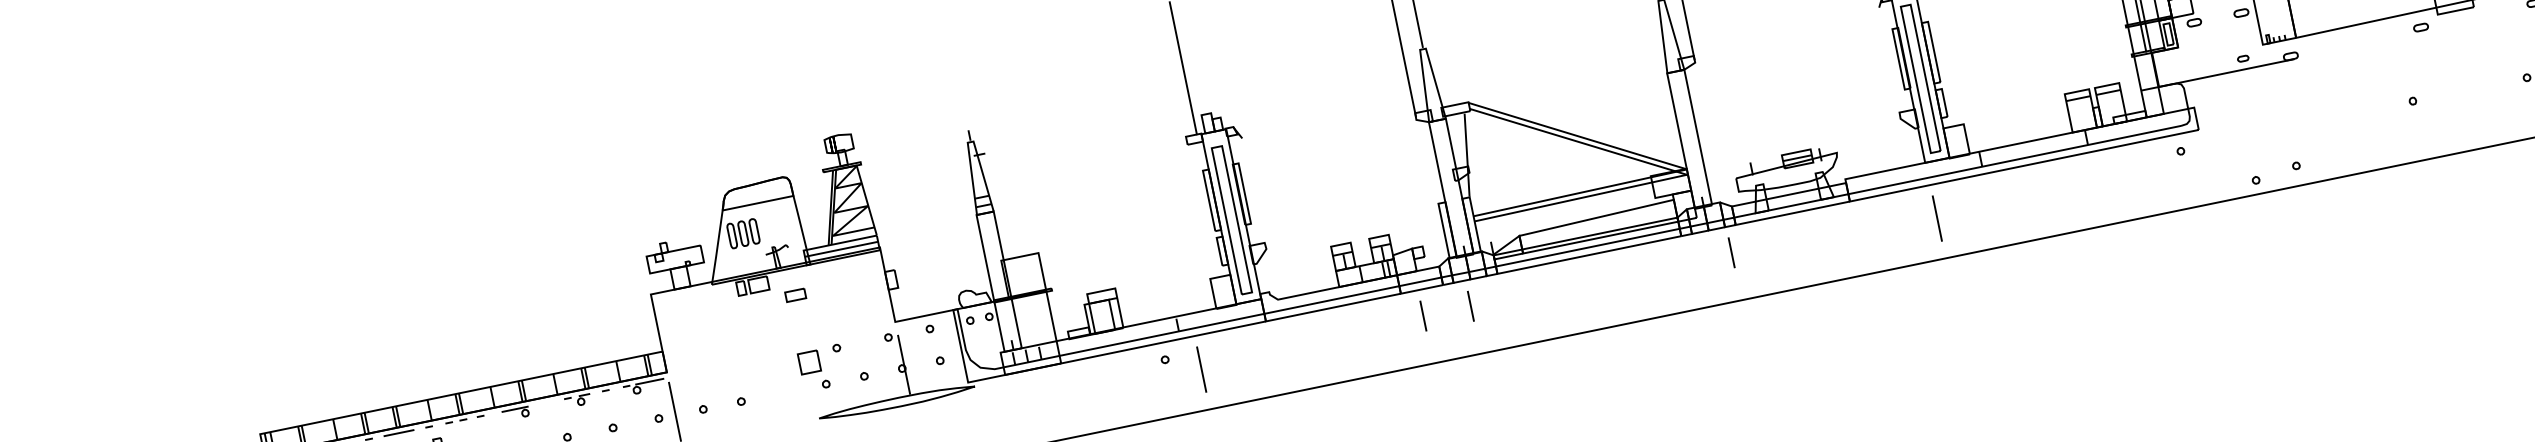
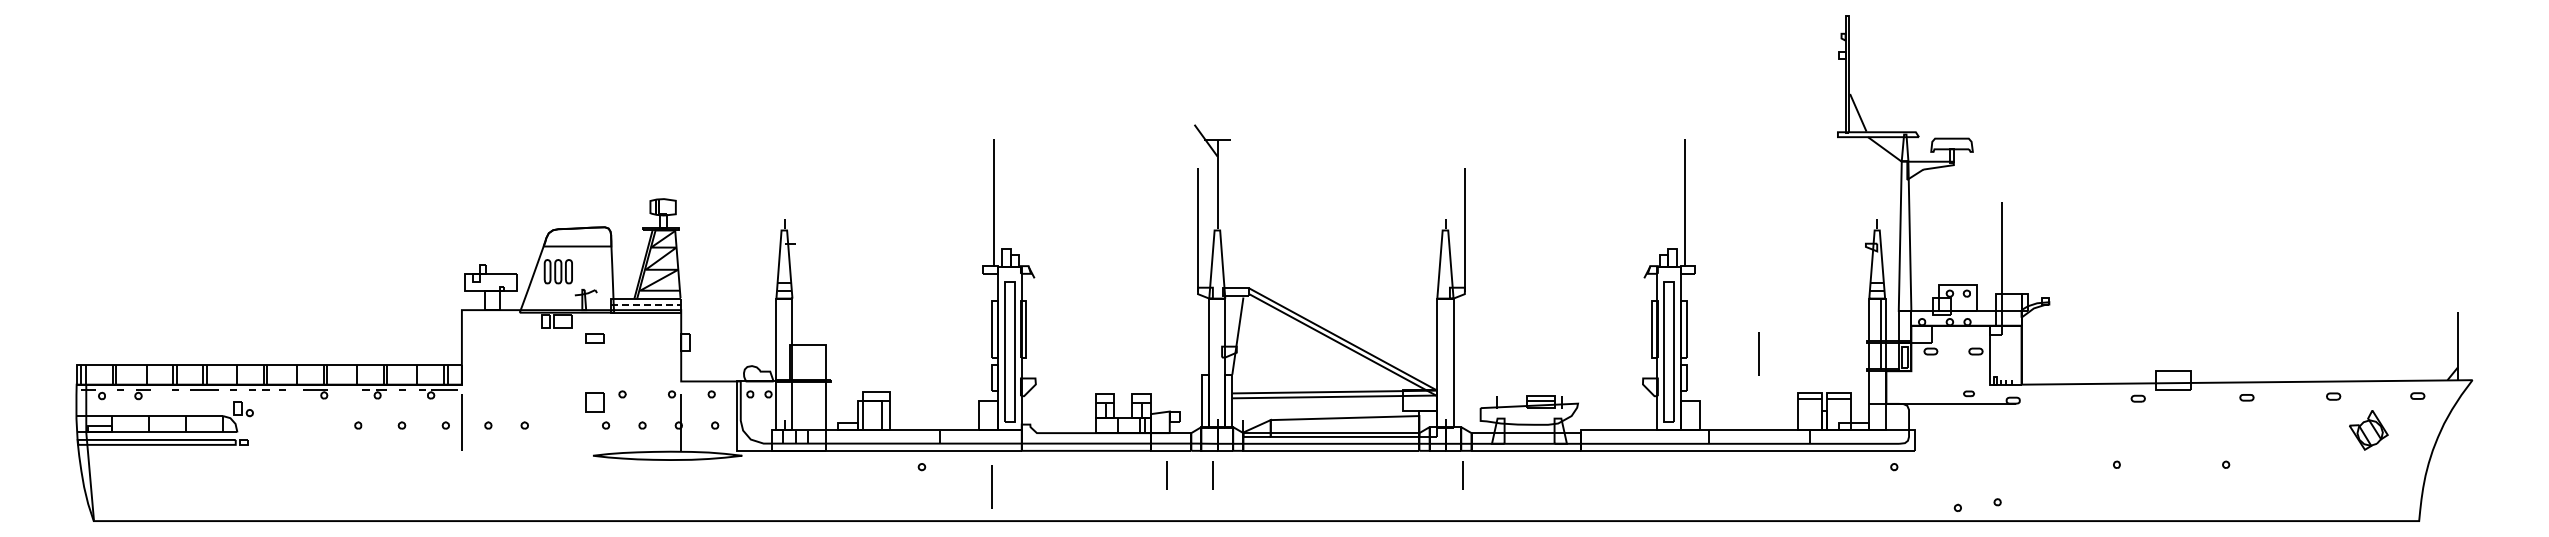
line: (1936, 218) -> (1758, 353), moved
line: (842, 249) -> (646, 304), solid -> dashed
line: (1201, 369) -> (991, 486), moved

